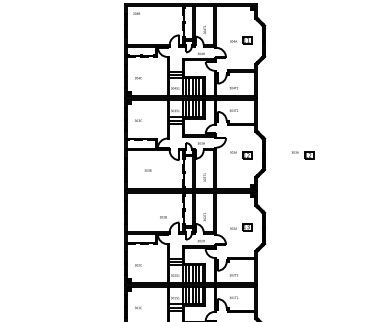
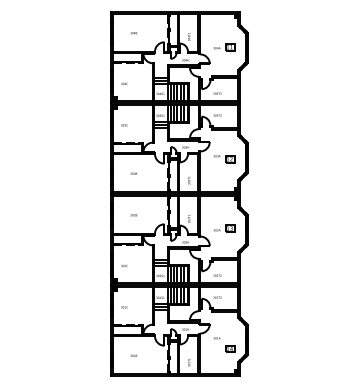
text: (136, 13) -> (133, 33), moved
part: (302, 155) -> (284, 159), removed
text: (163, 217) -> (133, 215), moved

